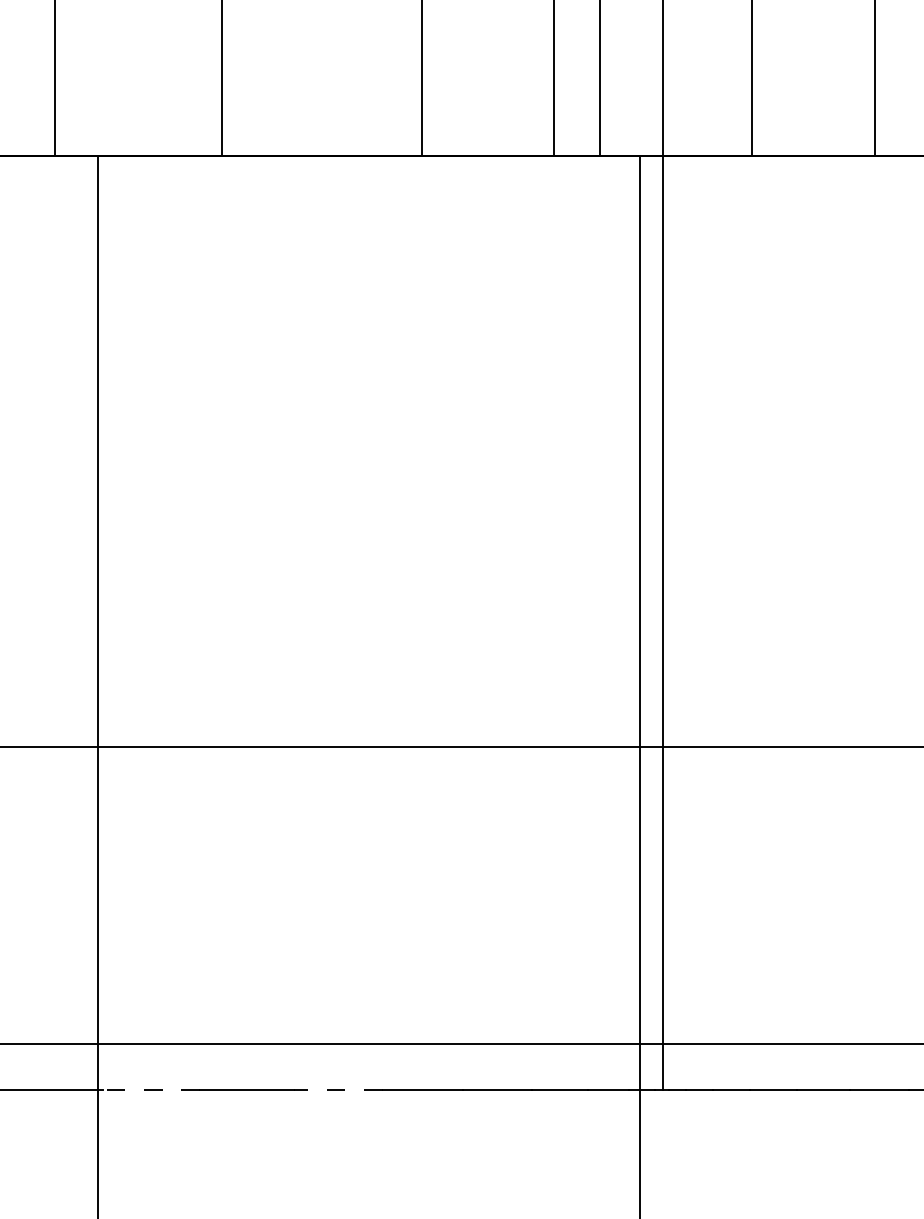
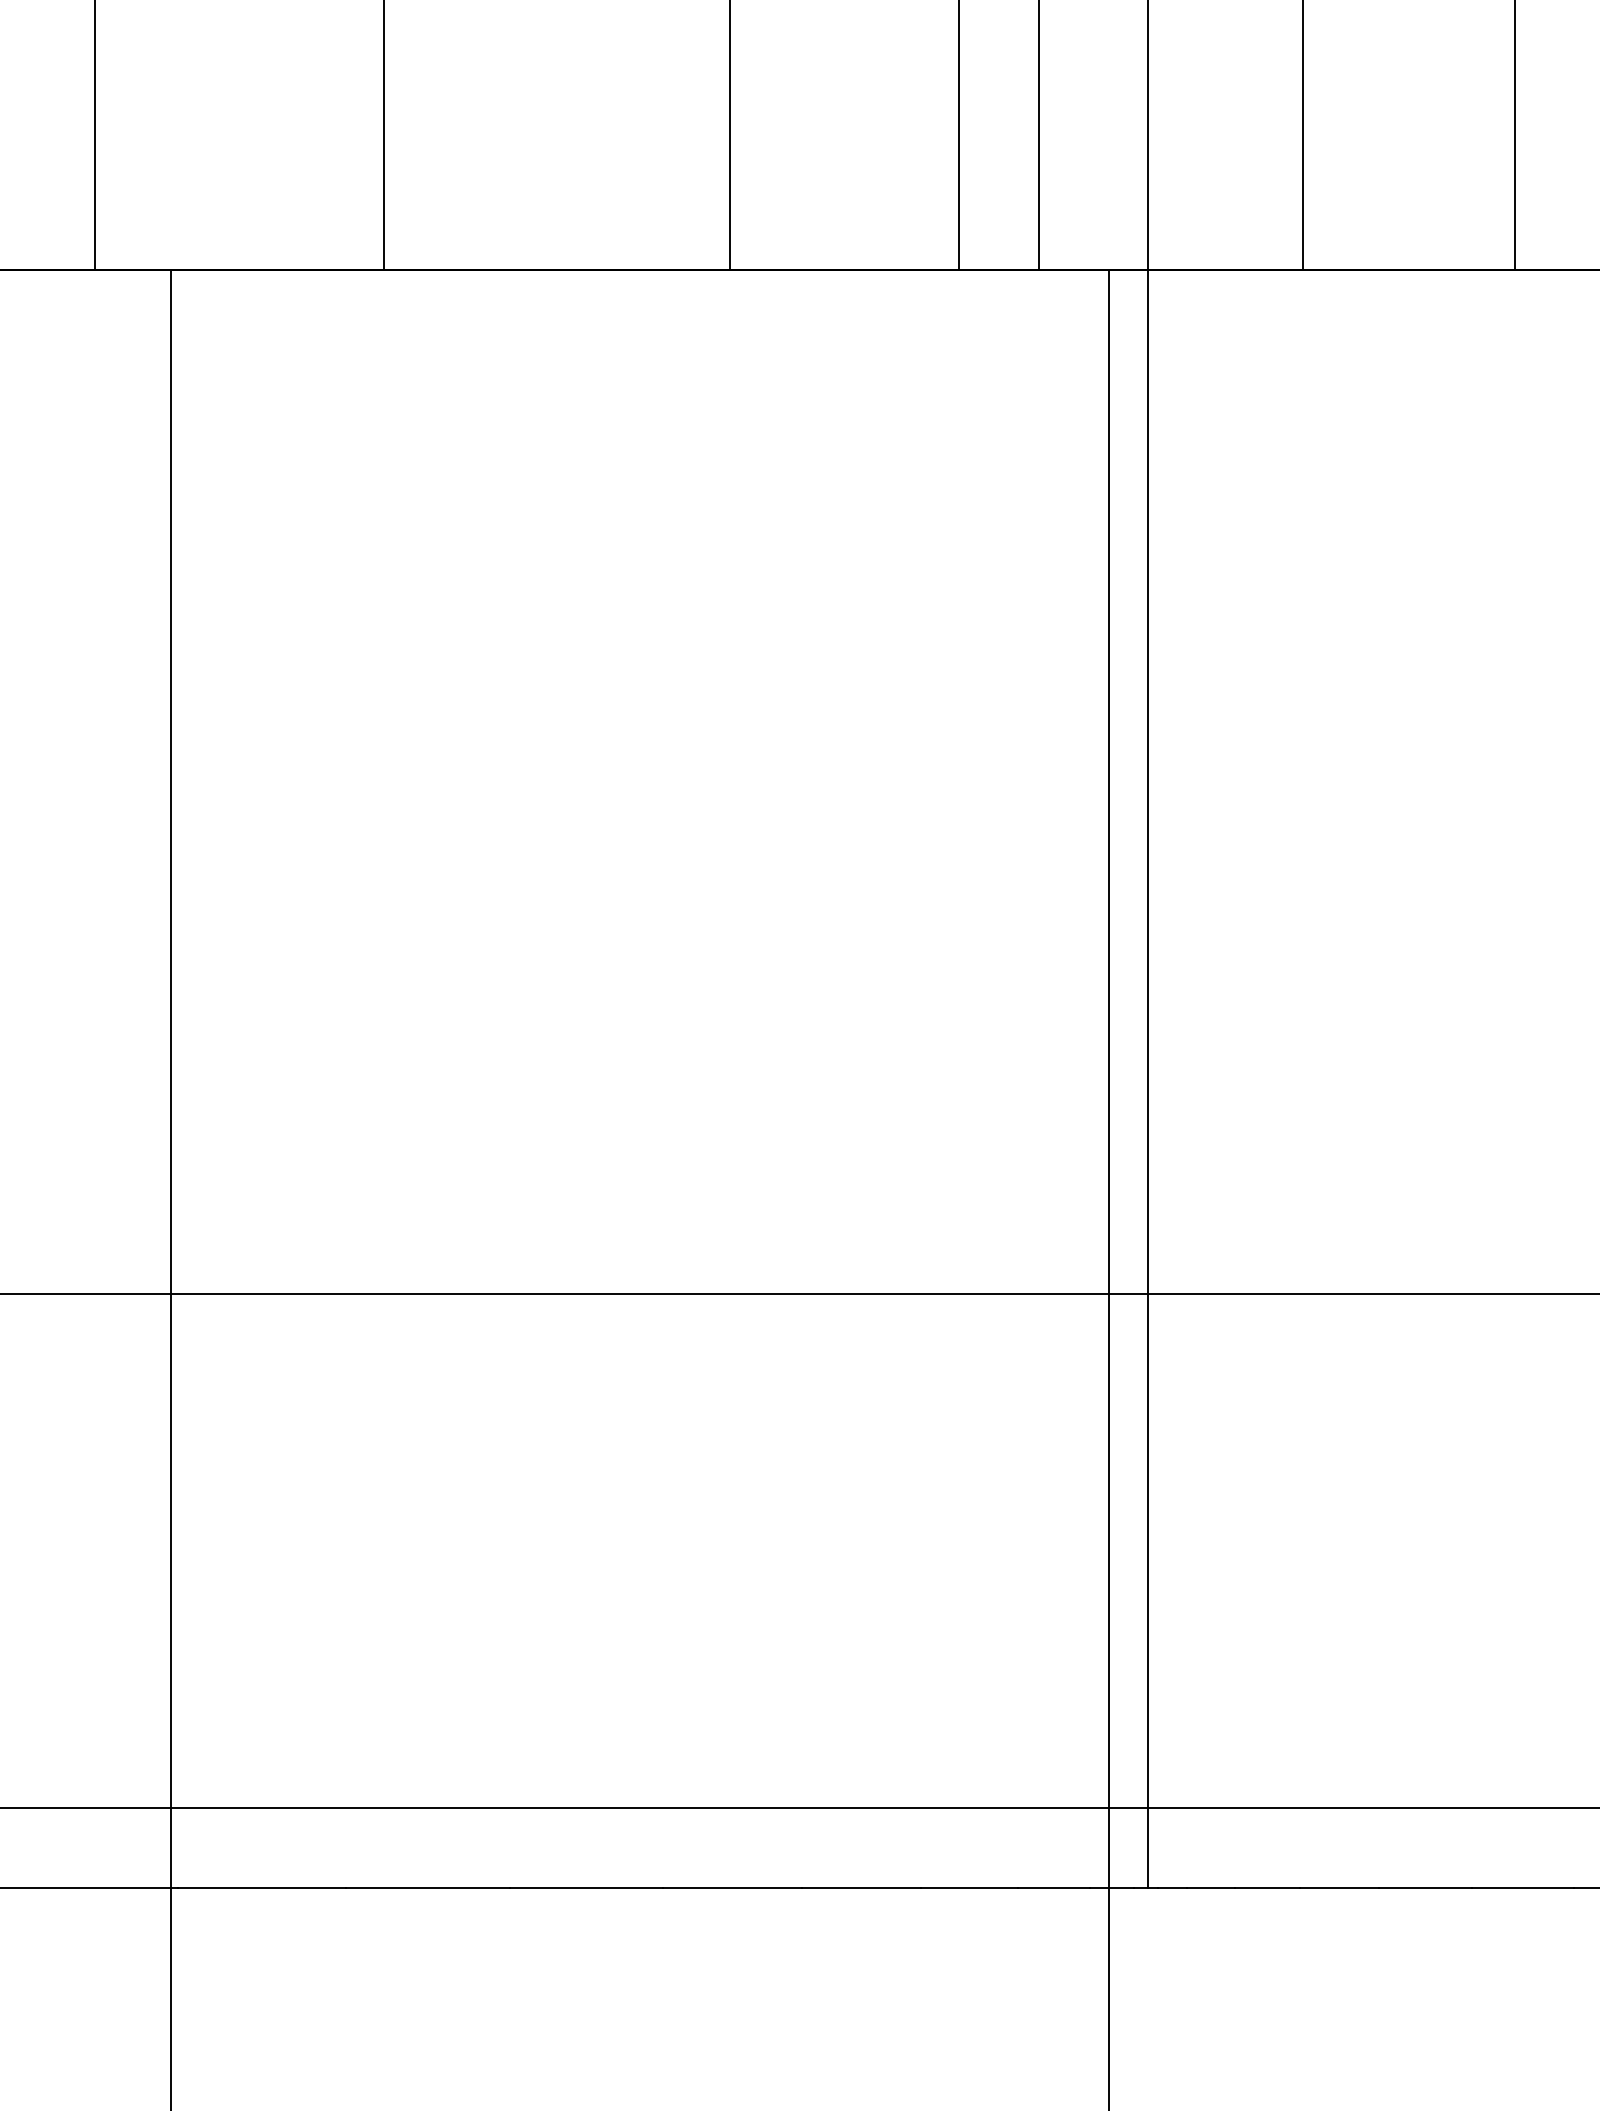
line: (151, 1090) -> (262, 1888), dashed -> solid
line: (338, 1090) -> (586, 1888), dashed -> solid

